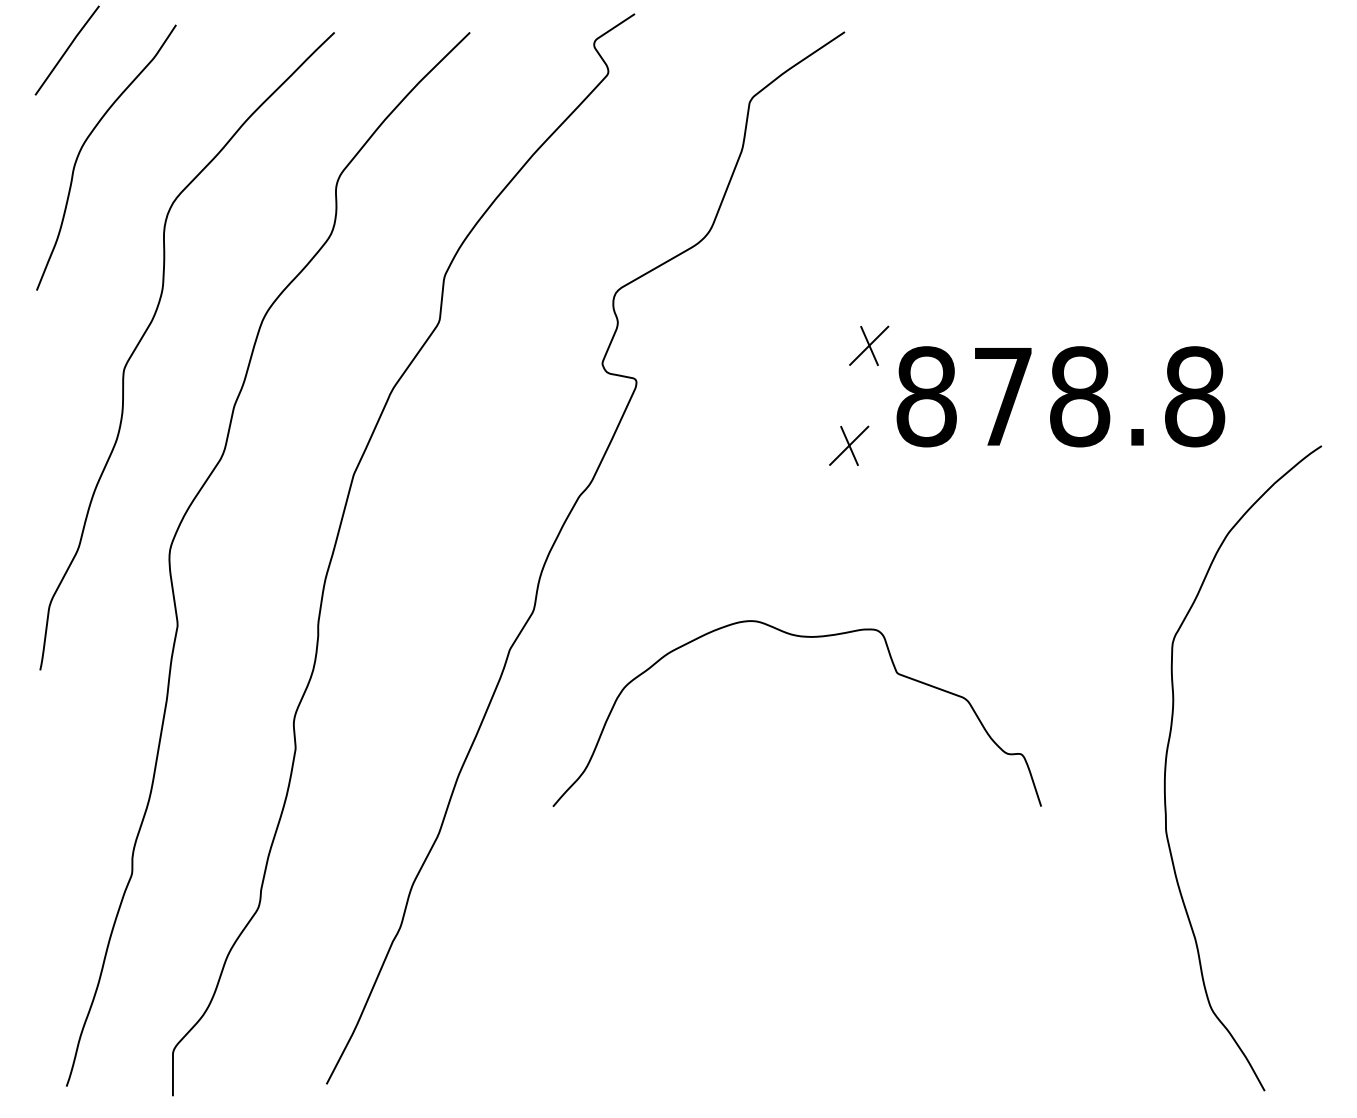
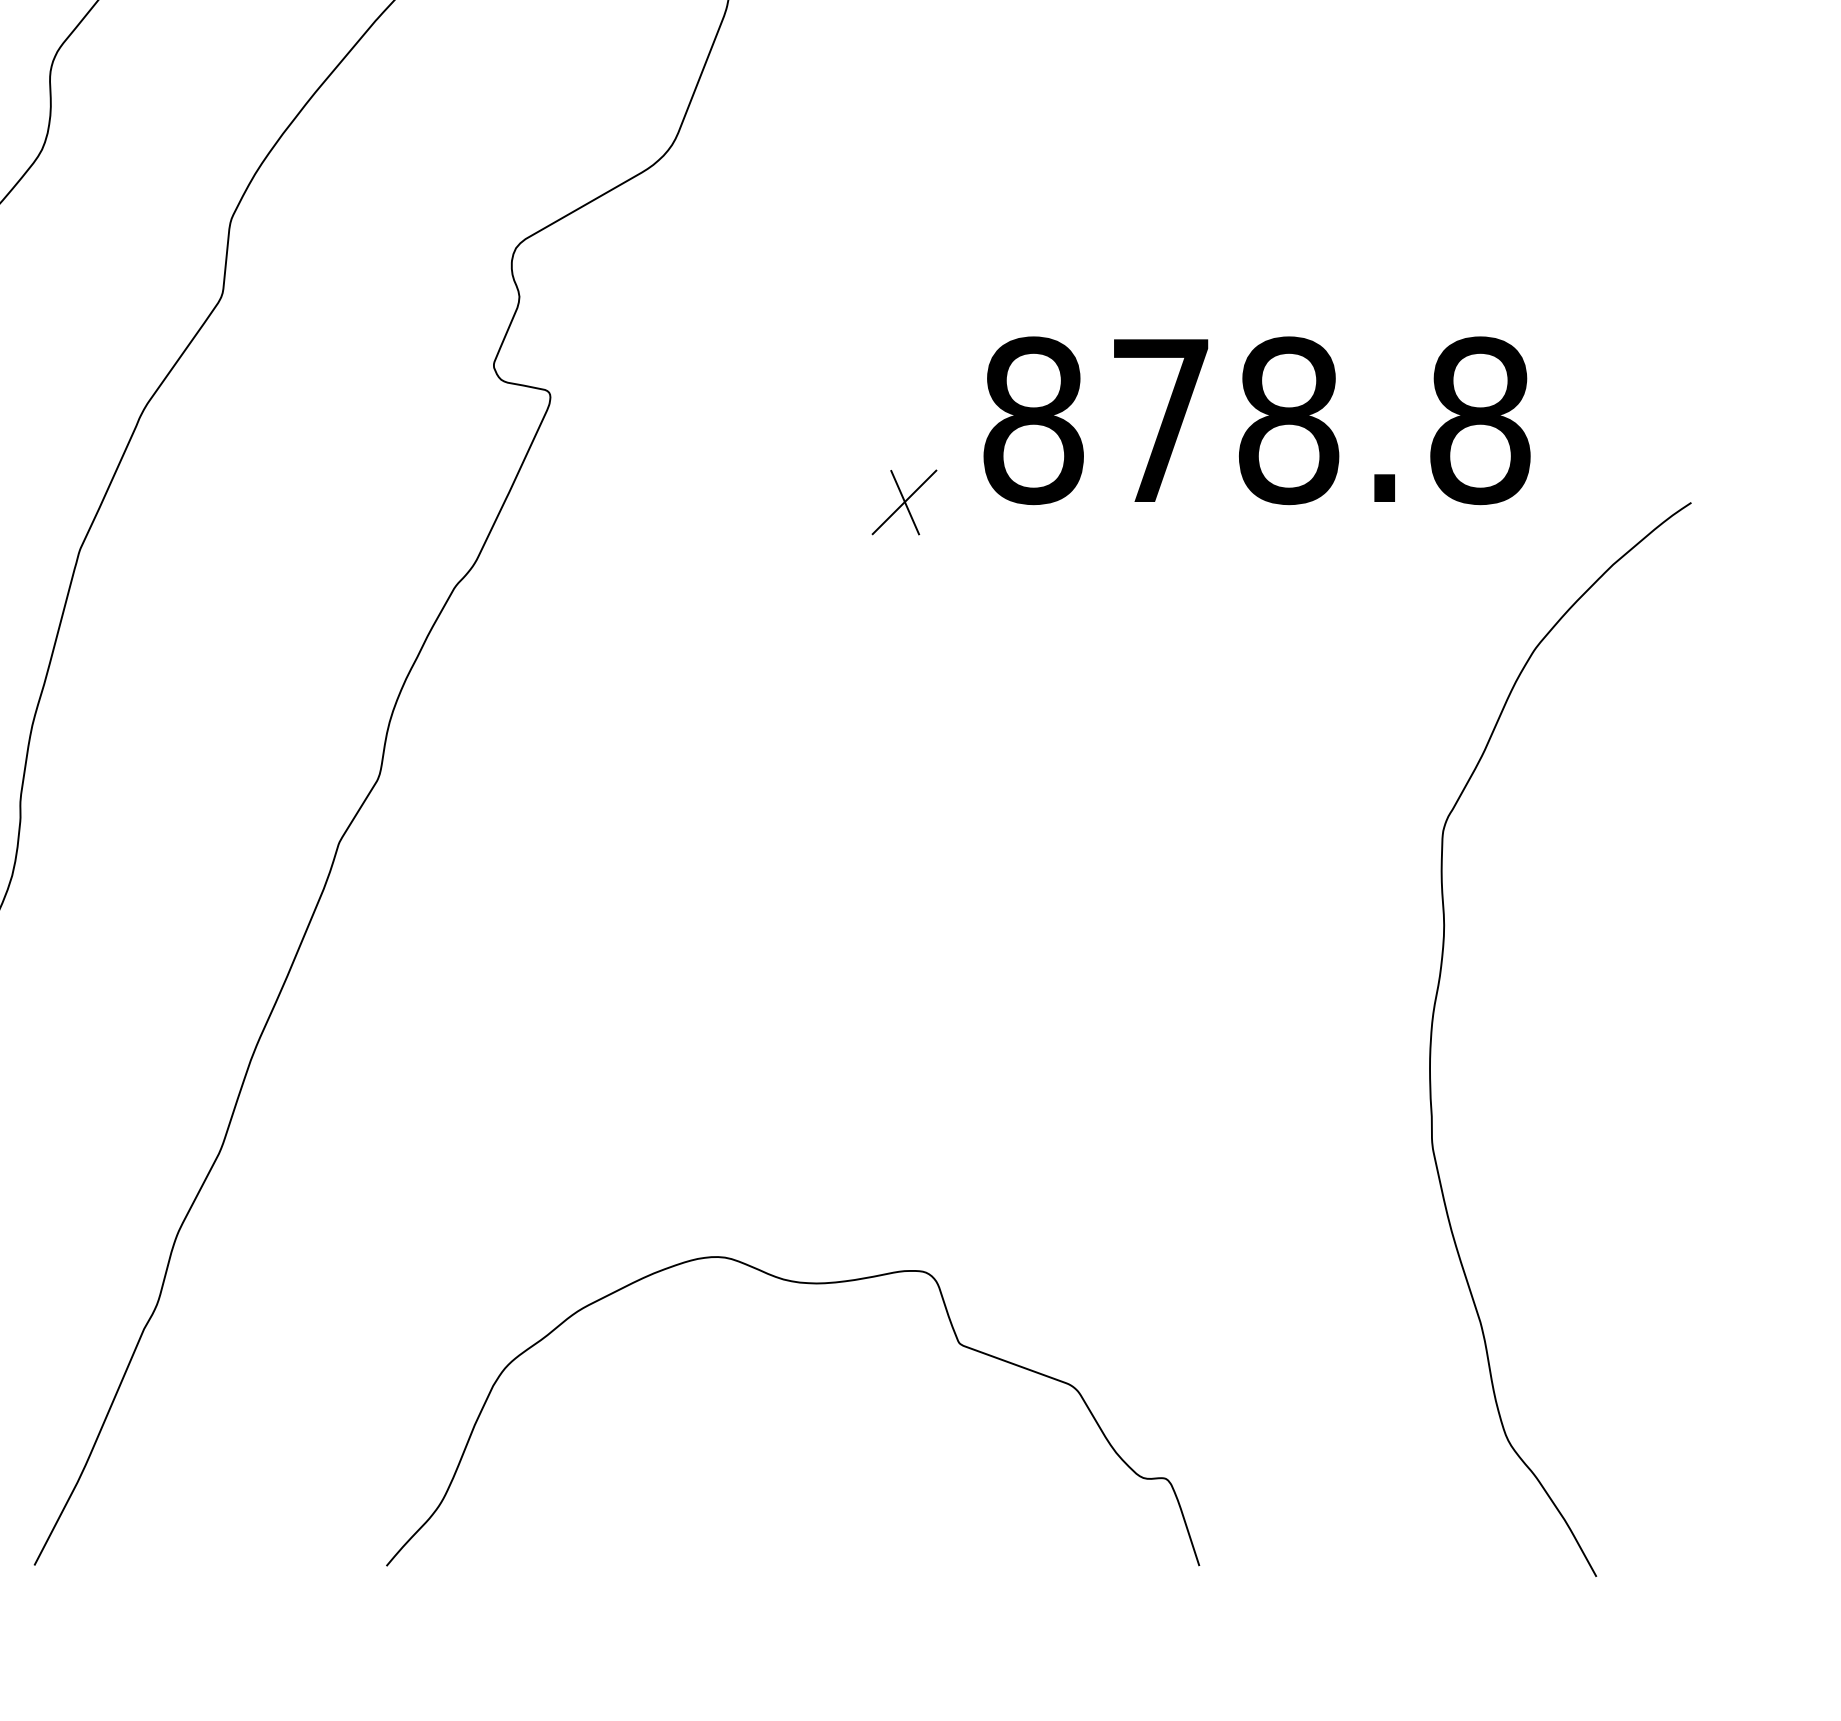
part: (869, 345) -> (938, 335), removed
curve: (800, 637) -> (798, 1284), moved

